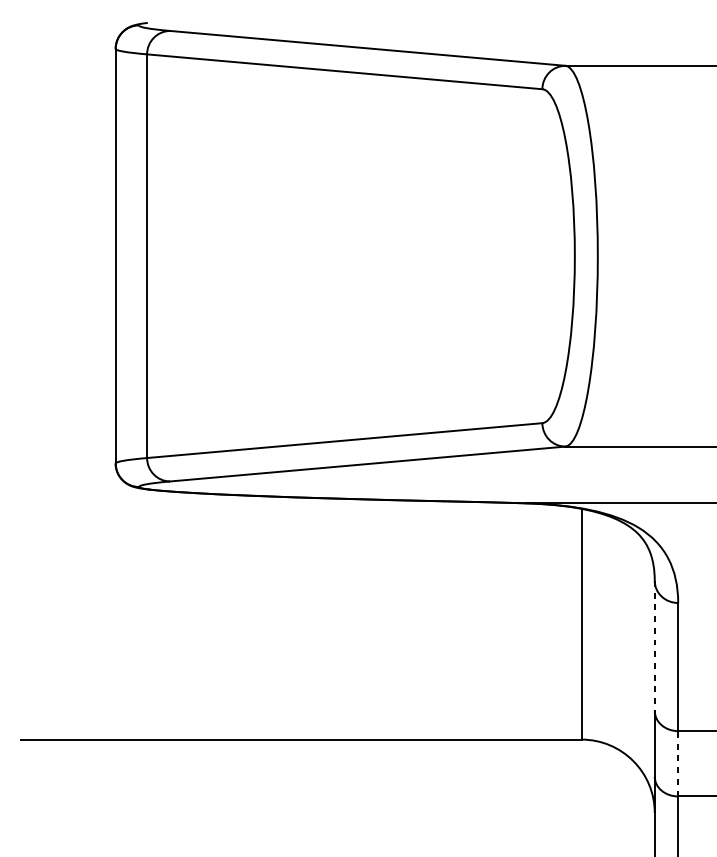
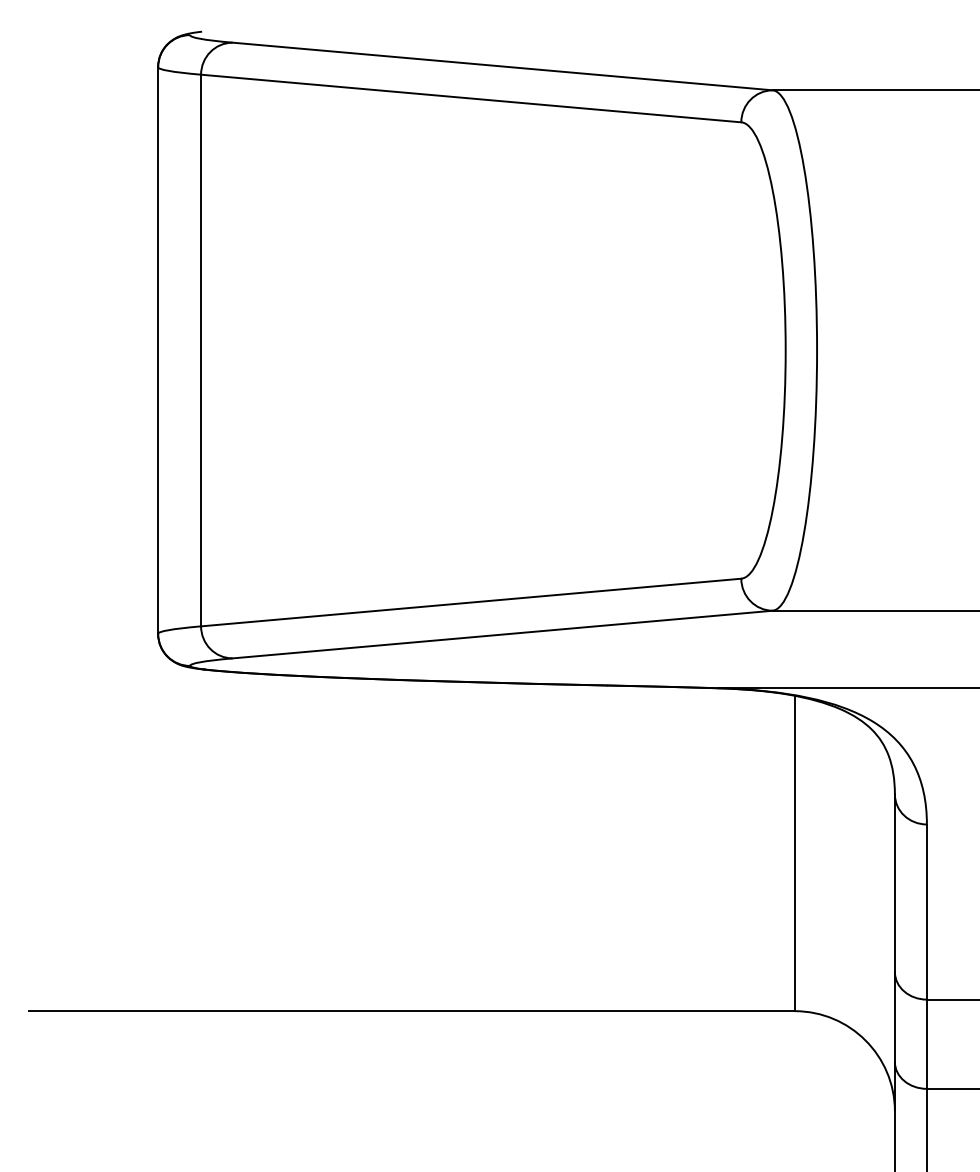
line: (654, 646) -> (894, 883), dashed -> solid
line: (677, 763) -> (926, 1044), dashed -> solid

